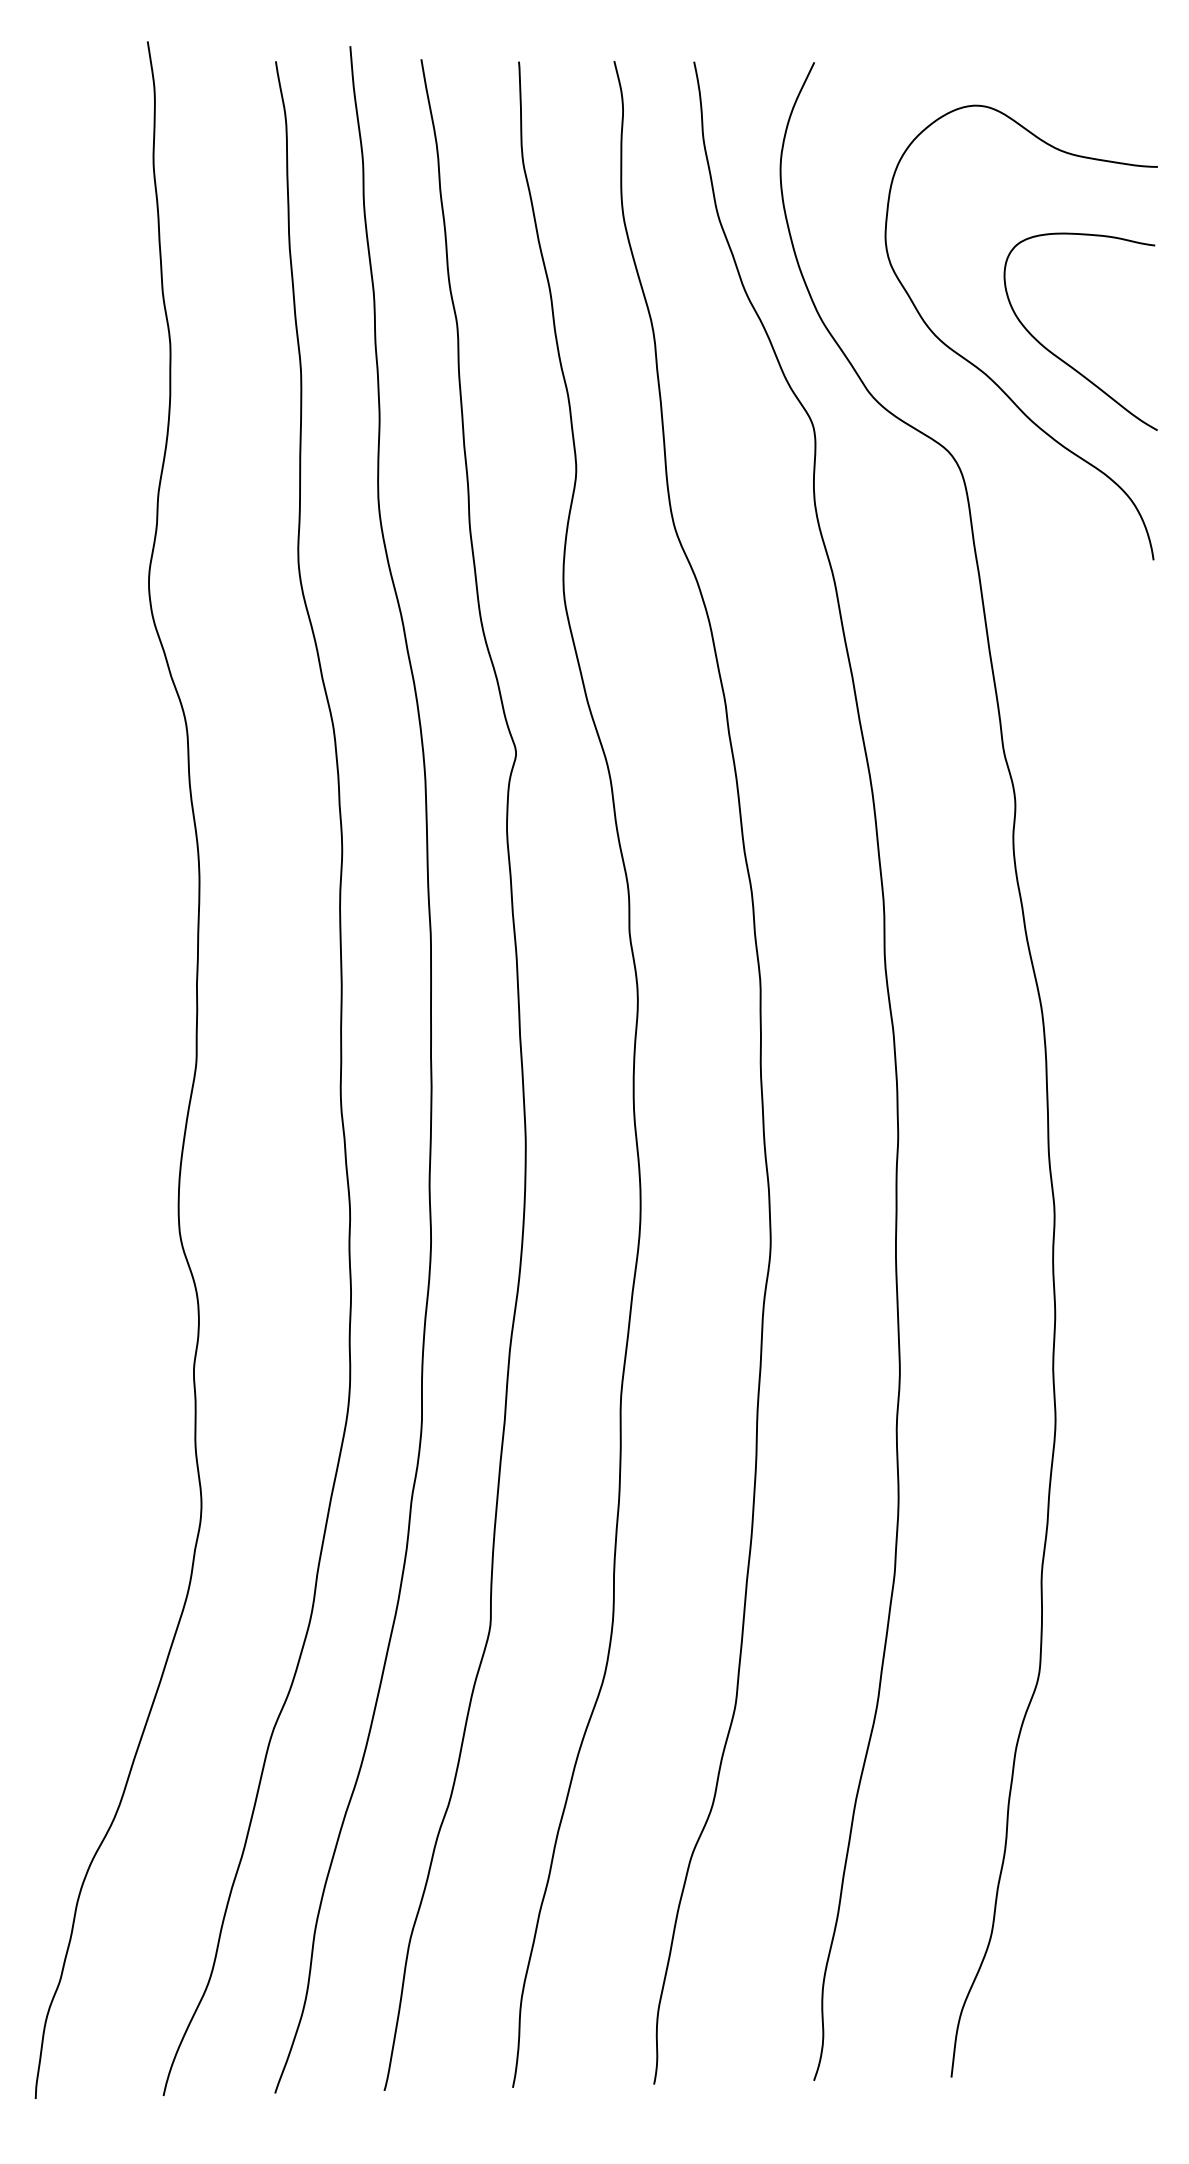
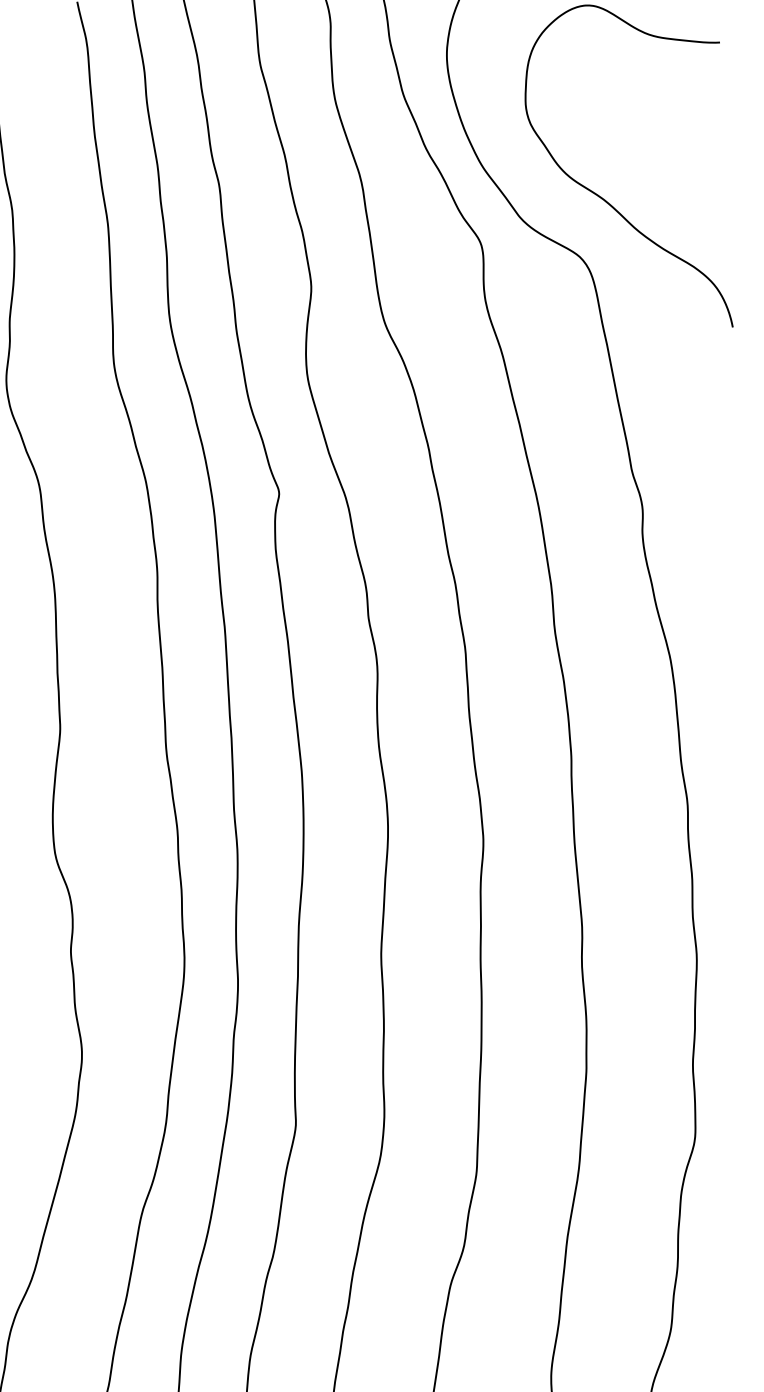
curve: (1061, 358) -> (657, 185), removed

